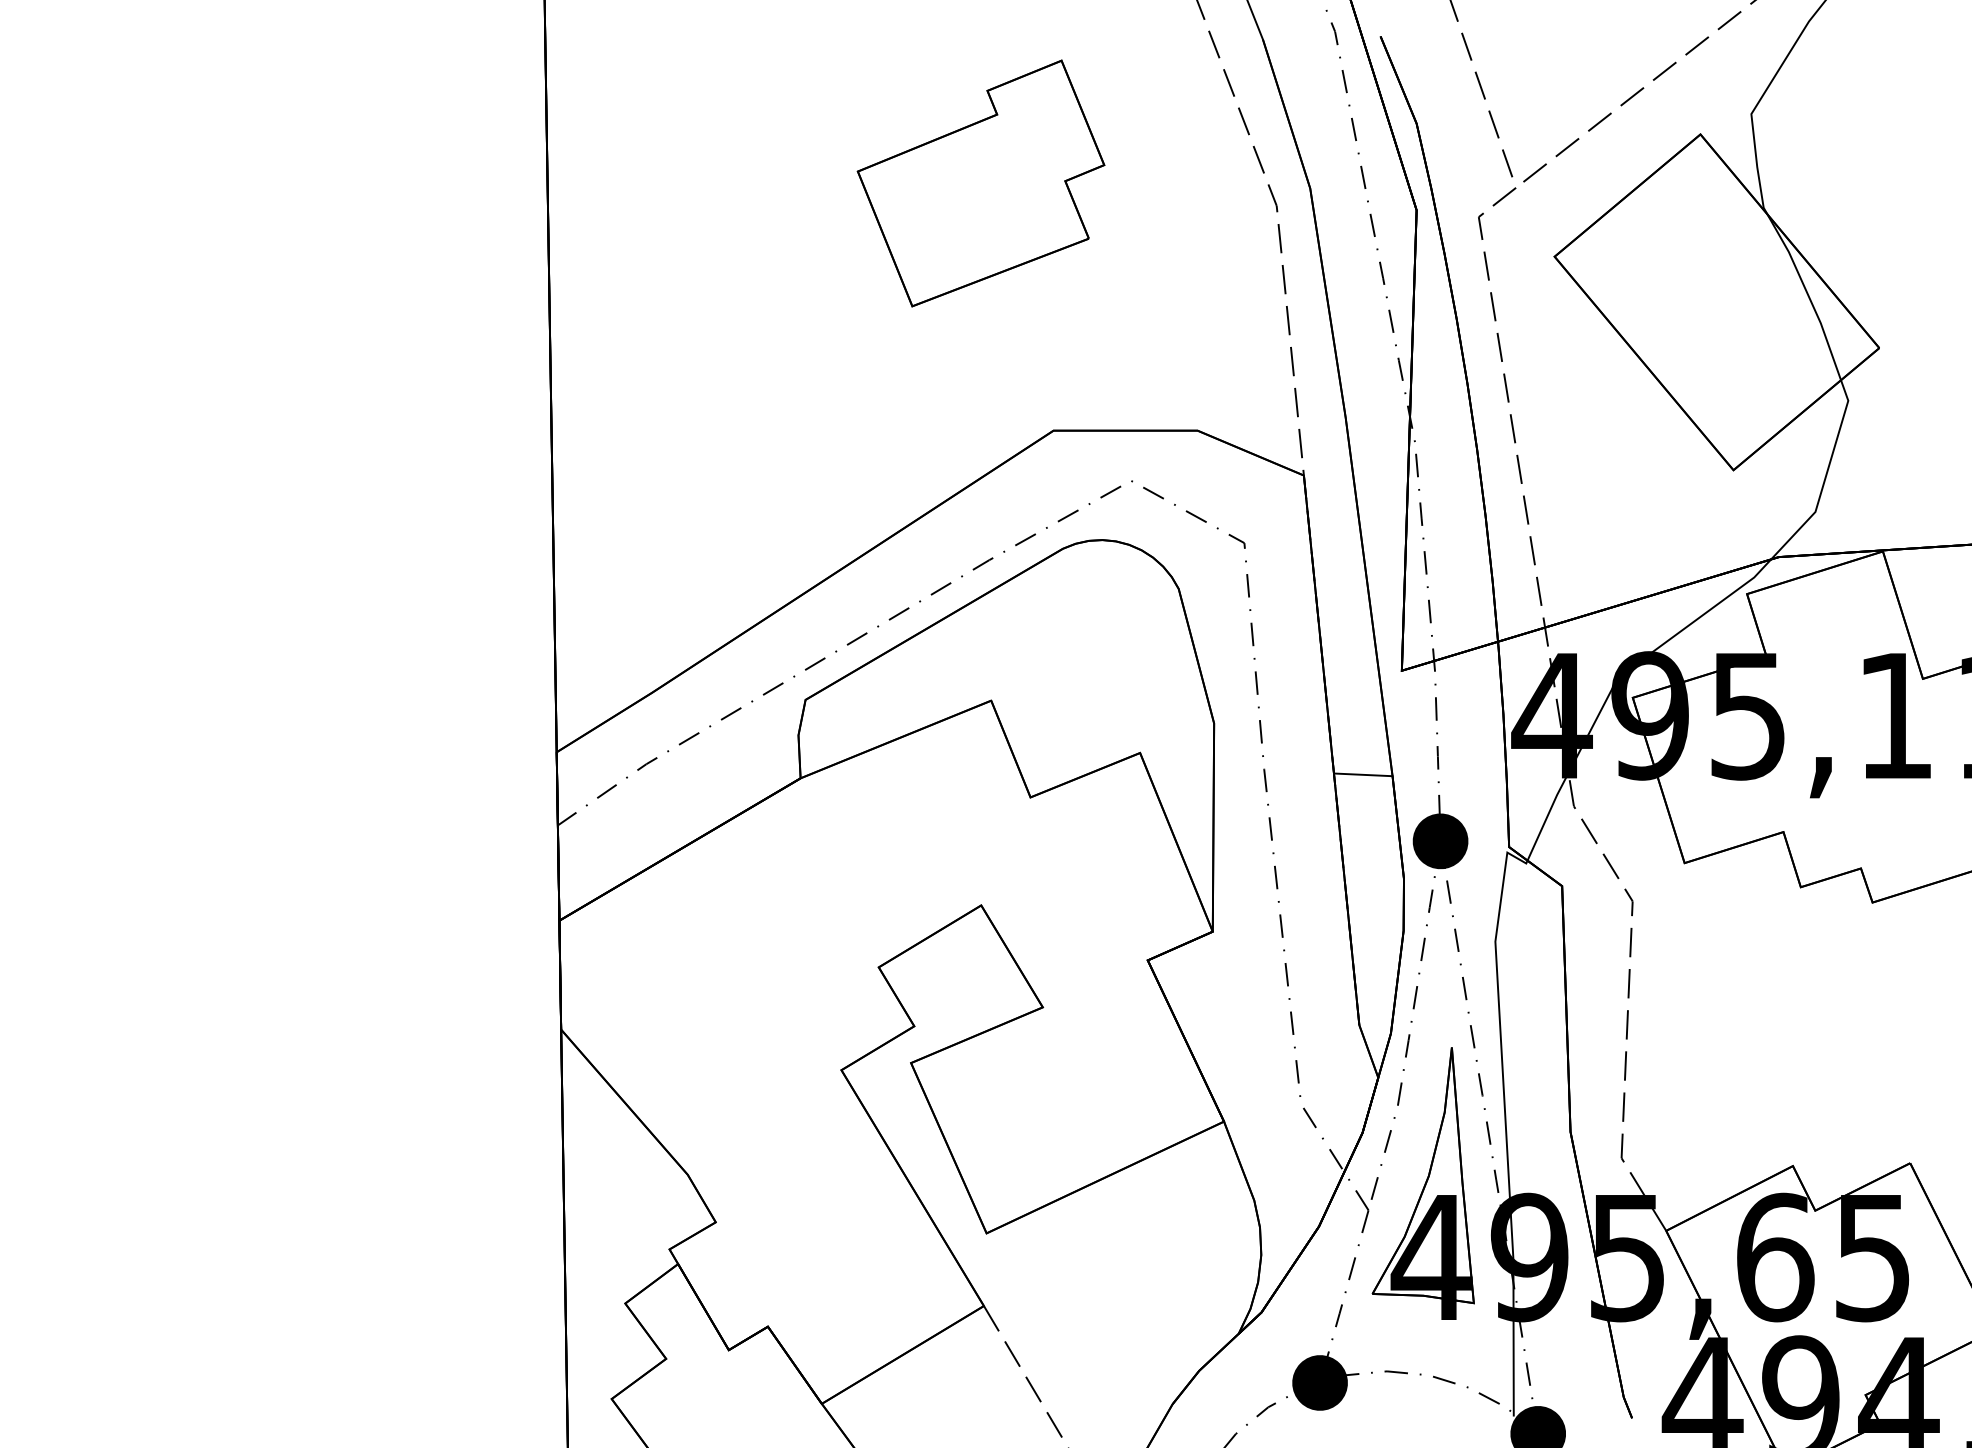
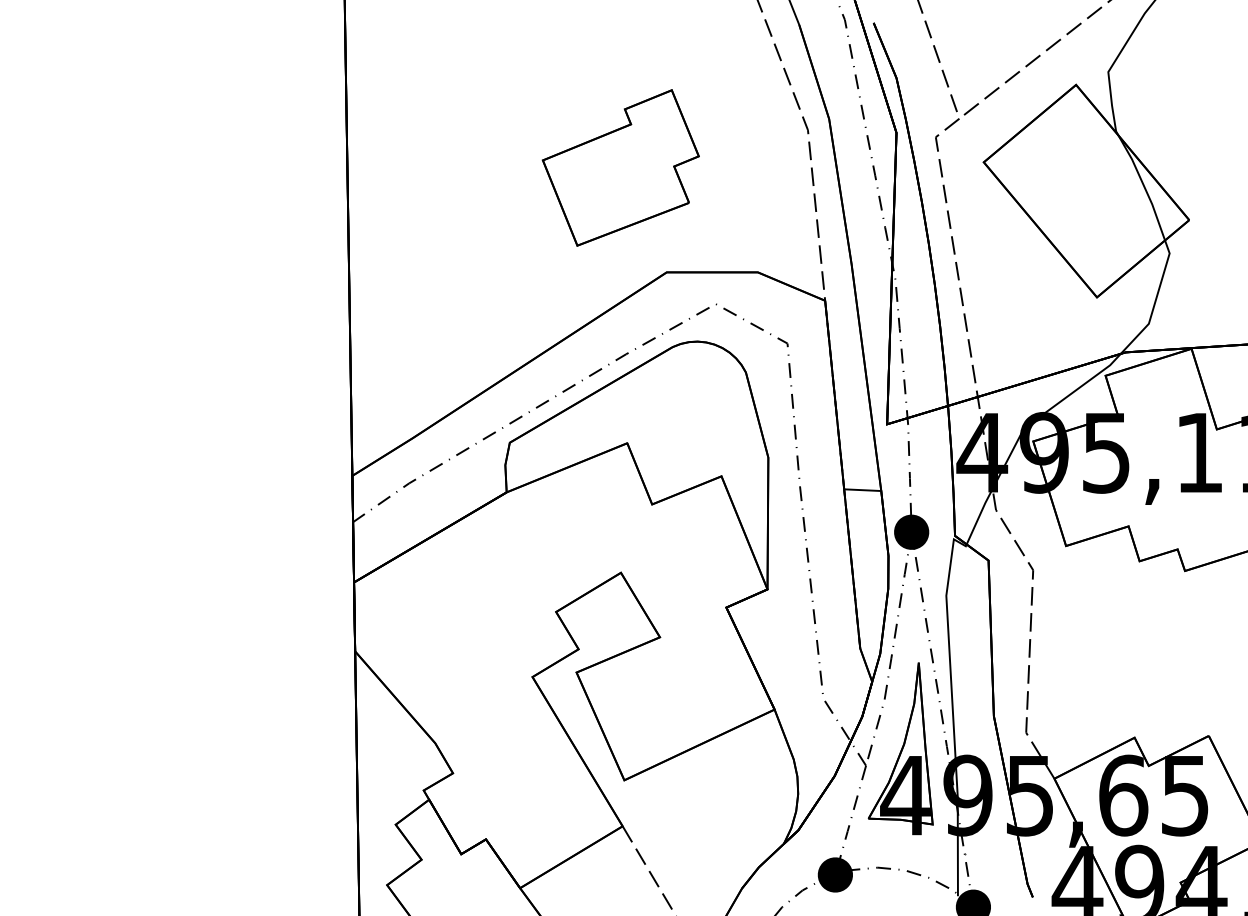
part: (980, 182) -> (620, 167), moved

